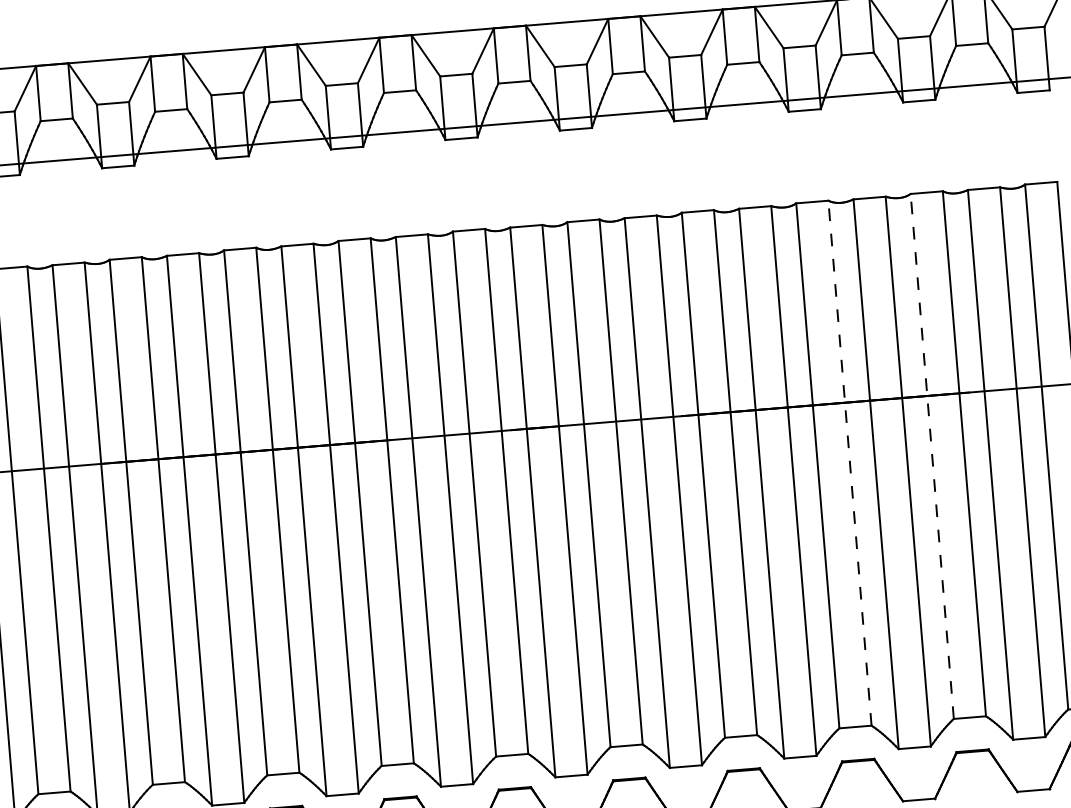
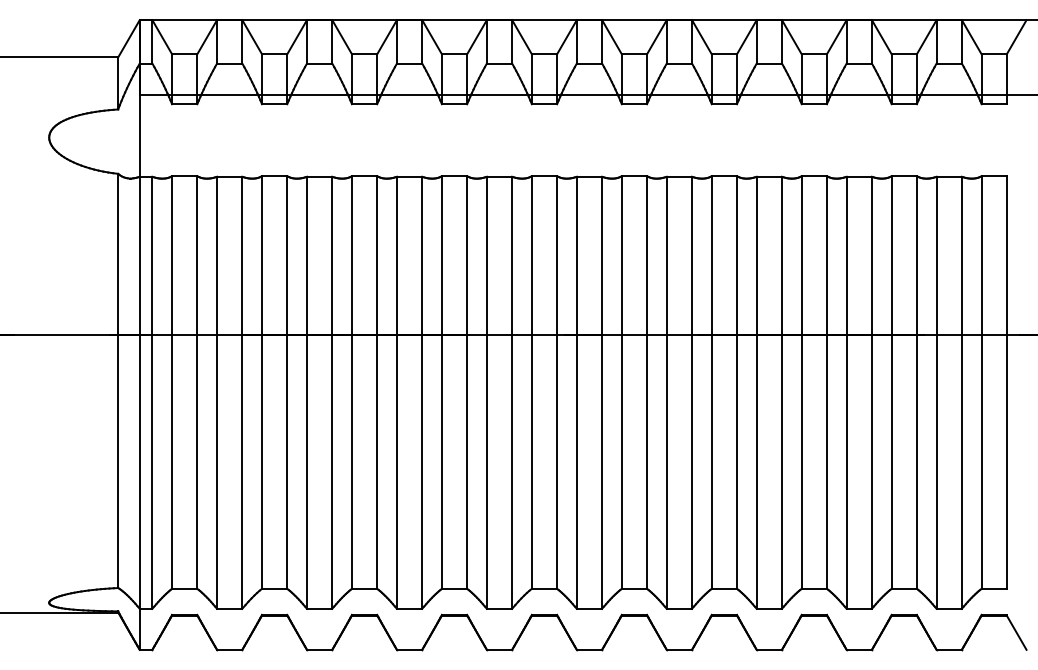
line: (932, 456) -> (891, 382), dashed -> solid
line: (849, 463) -> (826, 382), dashed -> solid

